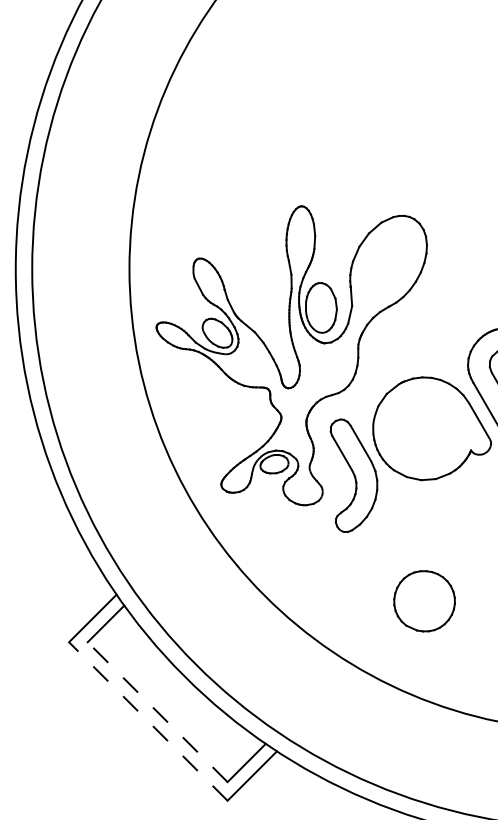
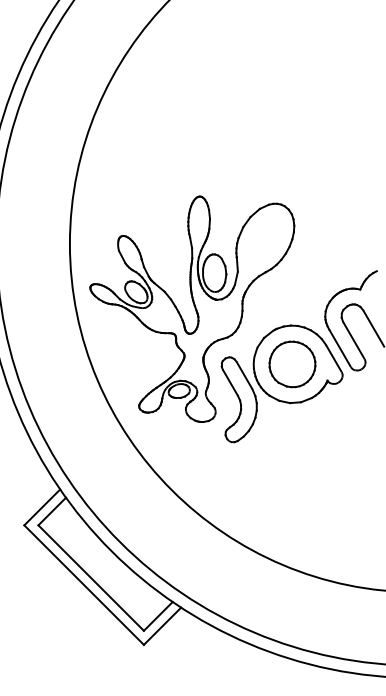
part: (424, 601) -> (292, 364), moved
line: (158, 712) -> (91, 578), dashed -> solid
line: (148, 722) -> (84, 585), dashed -> solid

